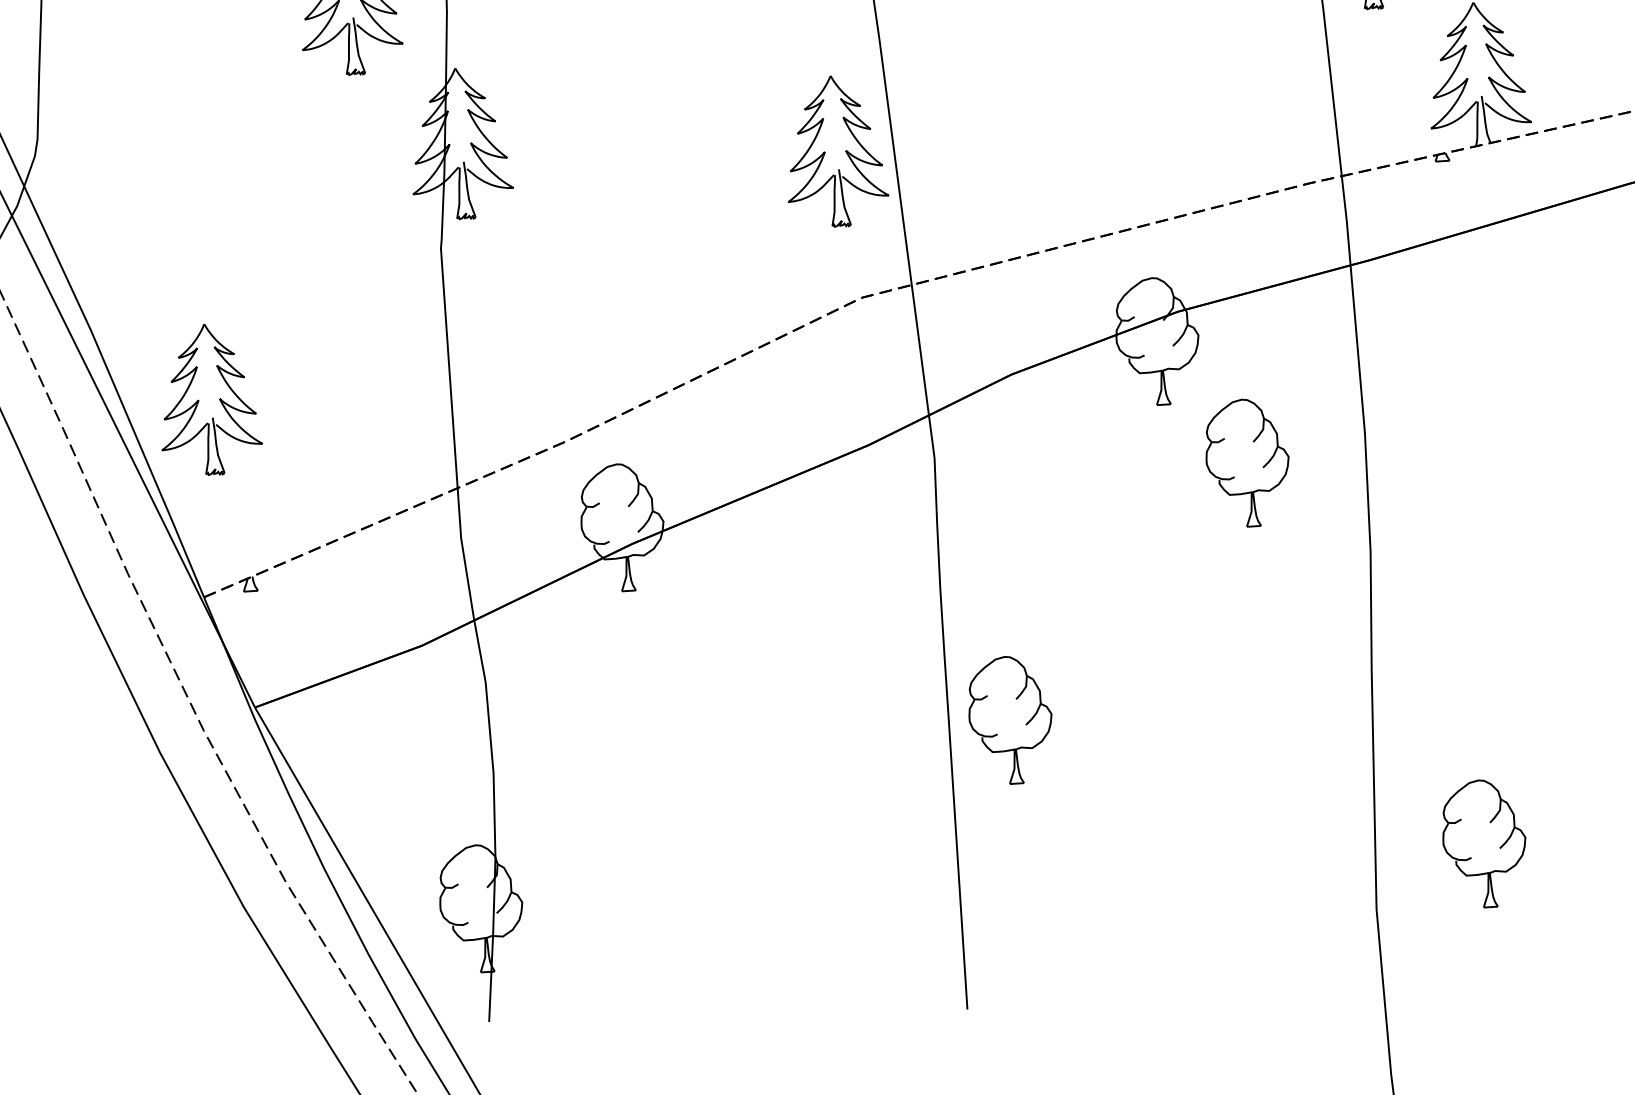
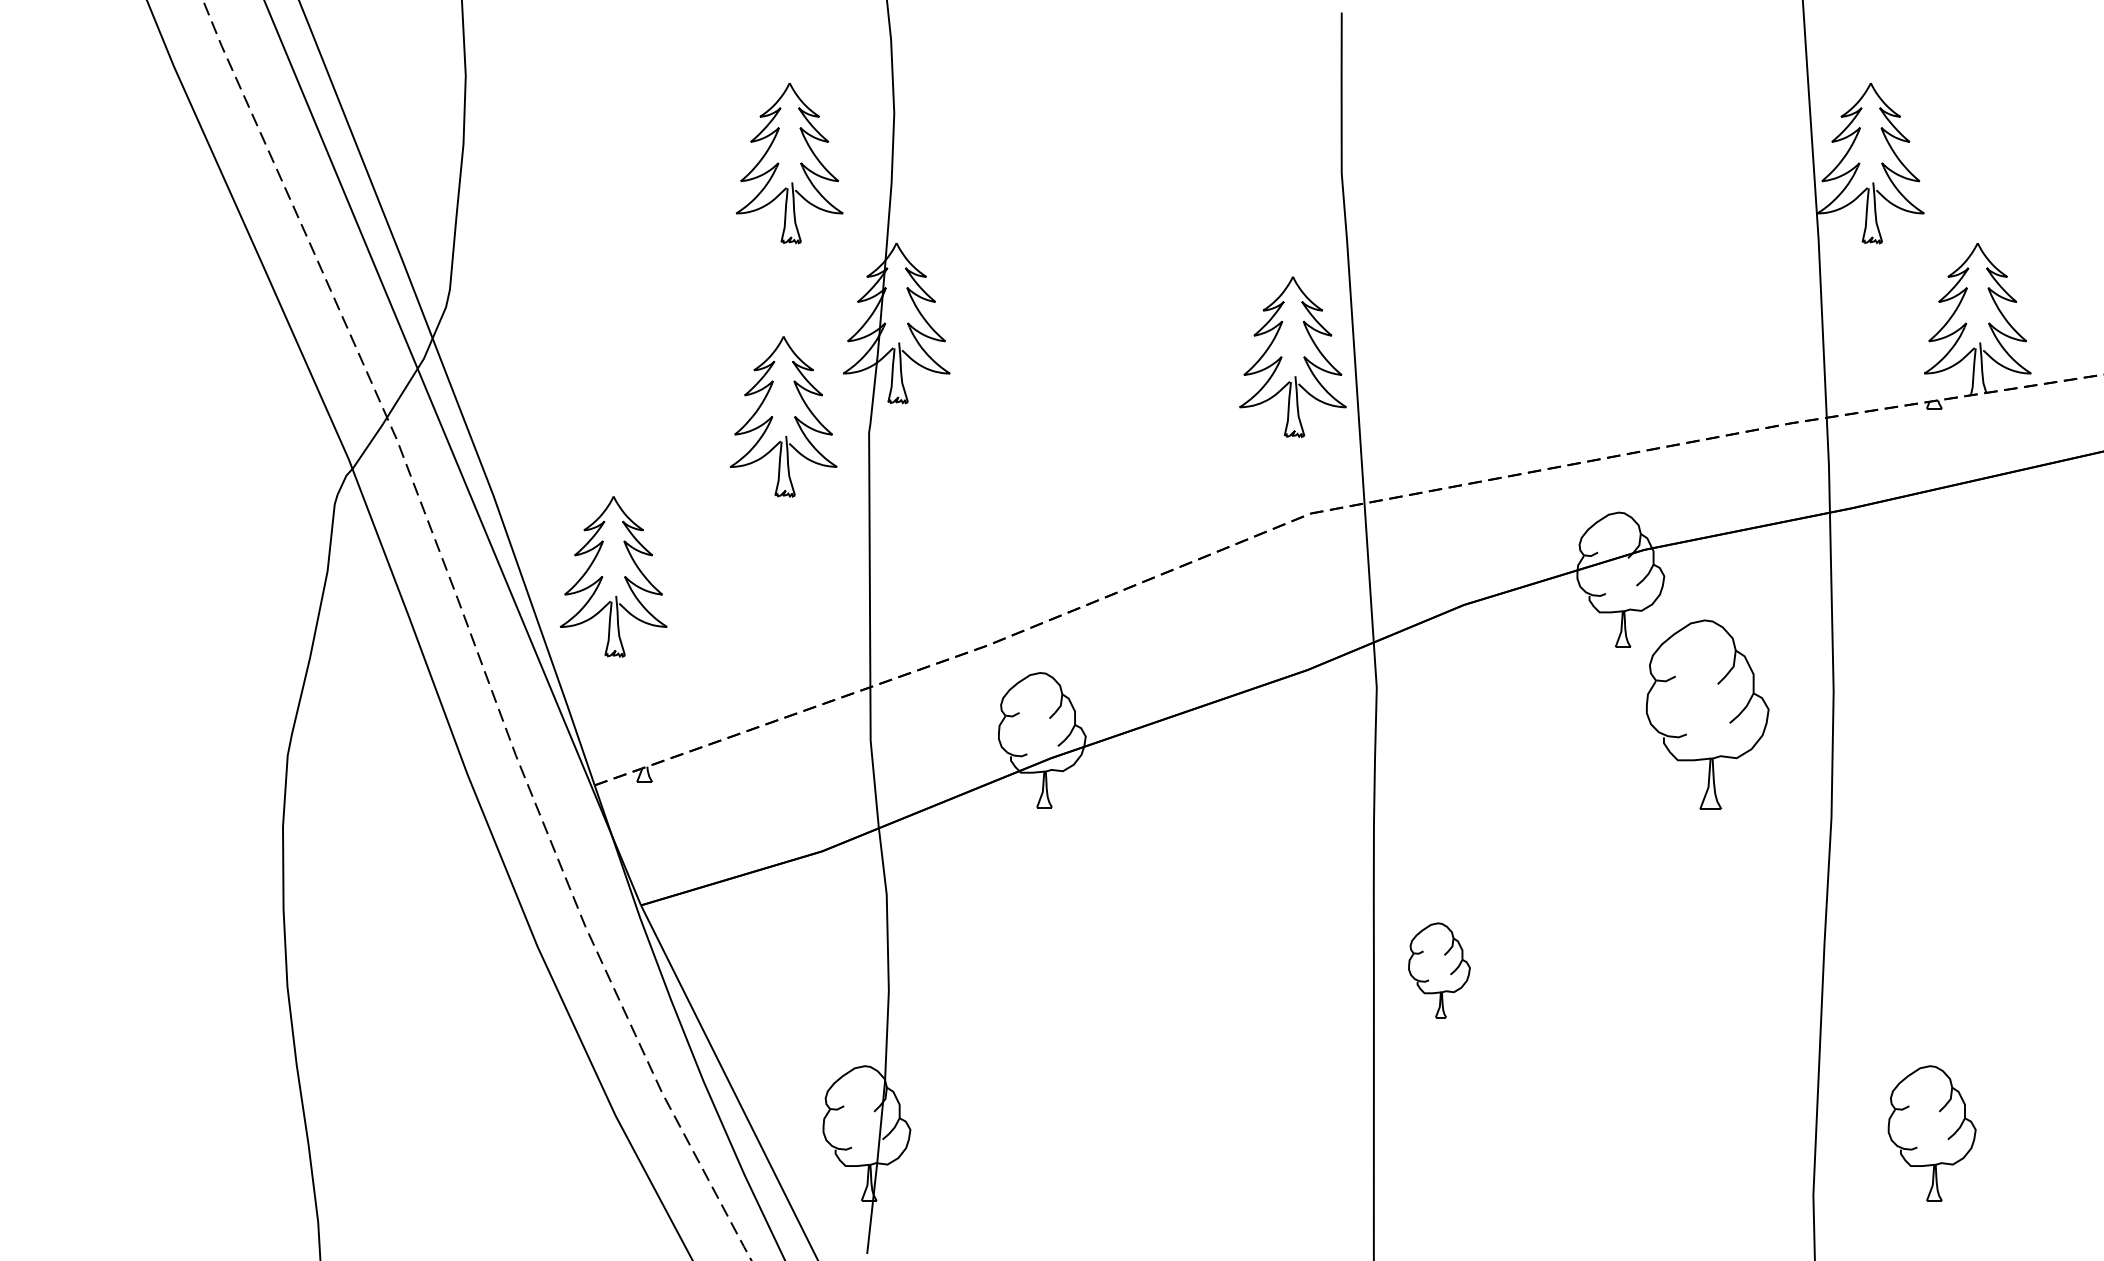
part: (359, 238) -> (783, 416), added
part: (1247, 462) -> (1707, 714), size x1.4
part: (1010, 720) -> (1439, 970), size x0.7

